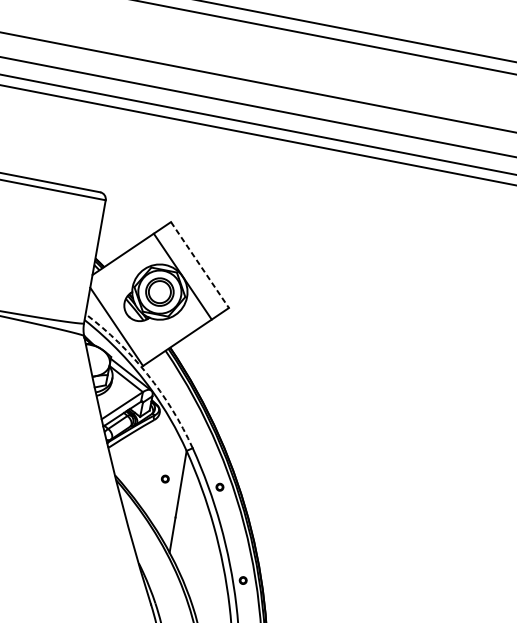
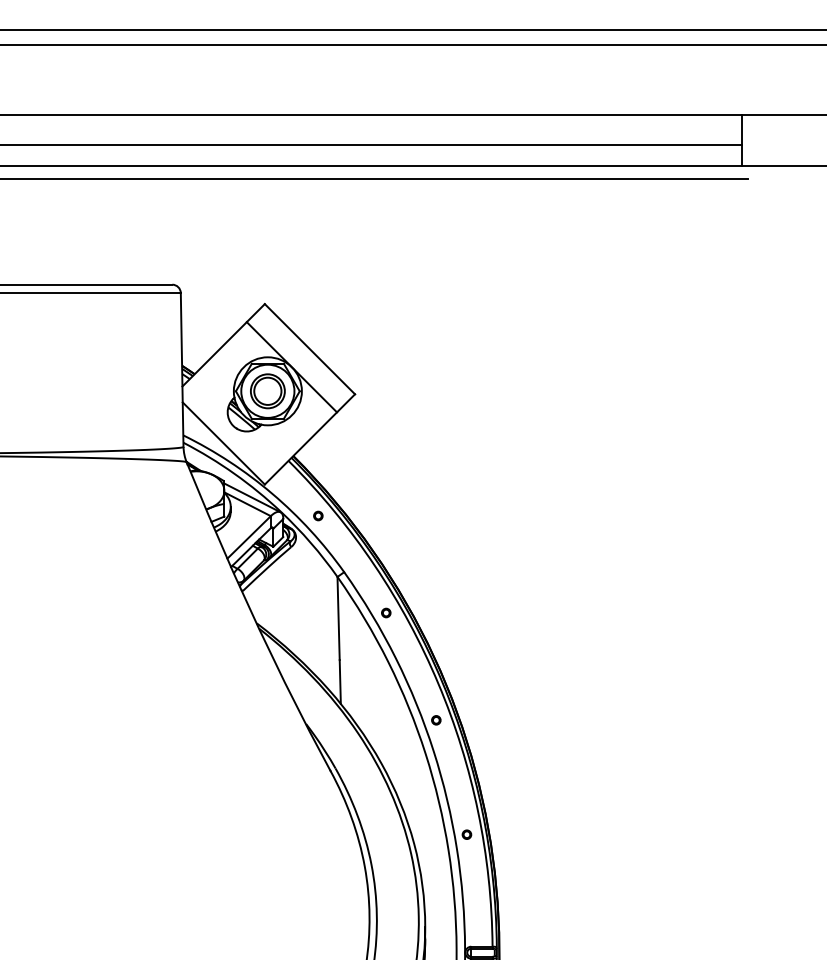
line: (199, 265) -> (309, 349), dashed -> solid
arc: (147, 374) -> (272, 493), dashed -> solid
part: (165, 478) -> (318, 515), moved

